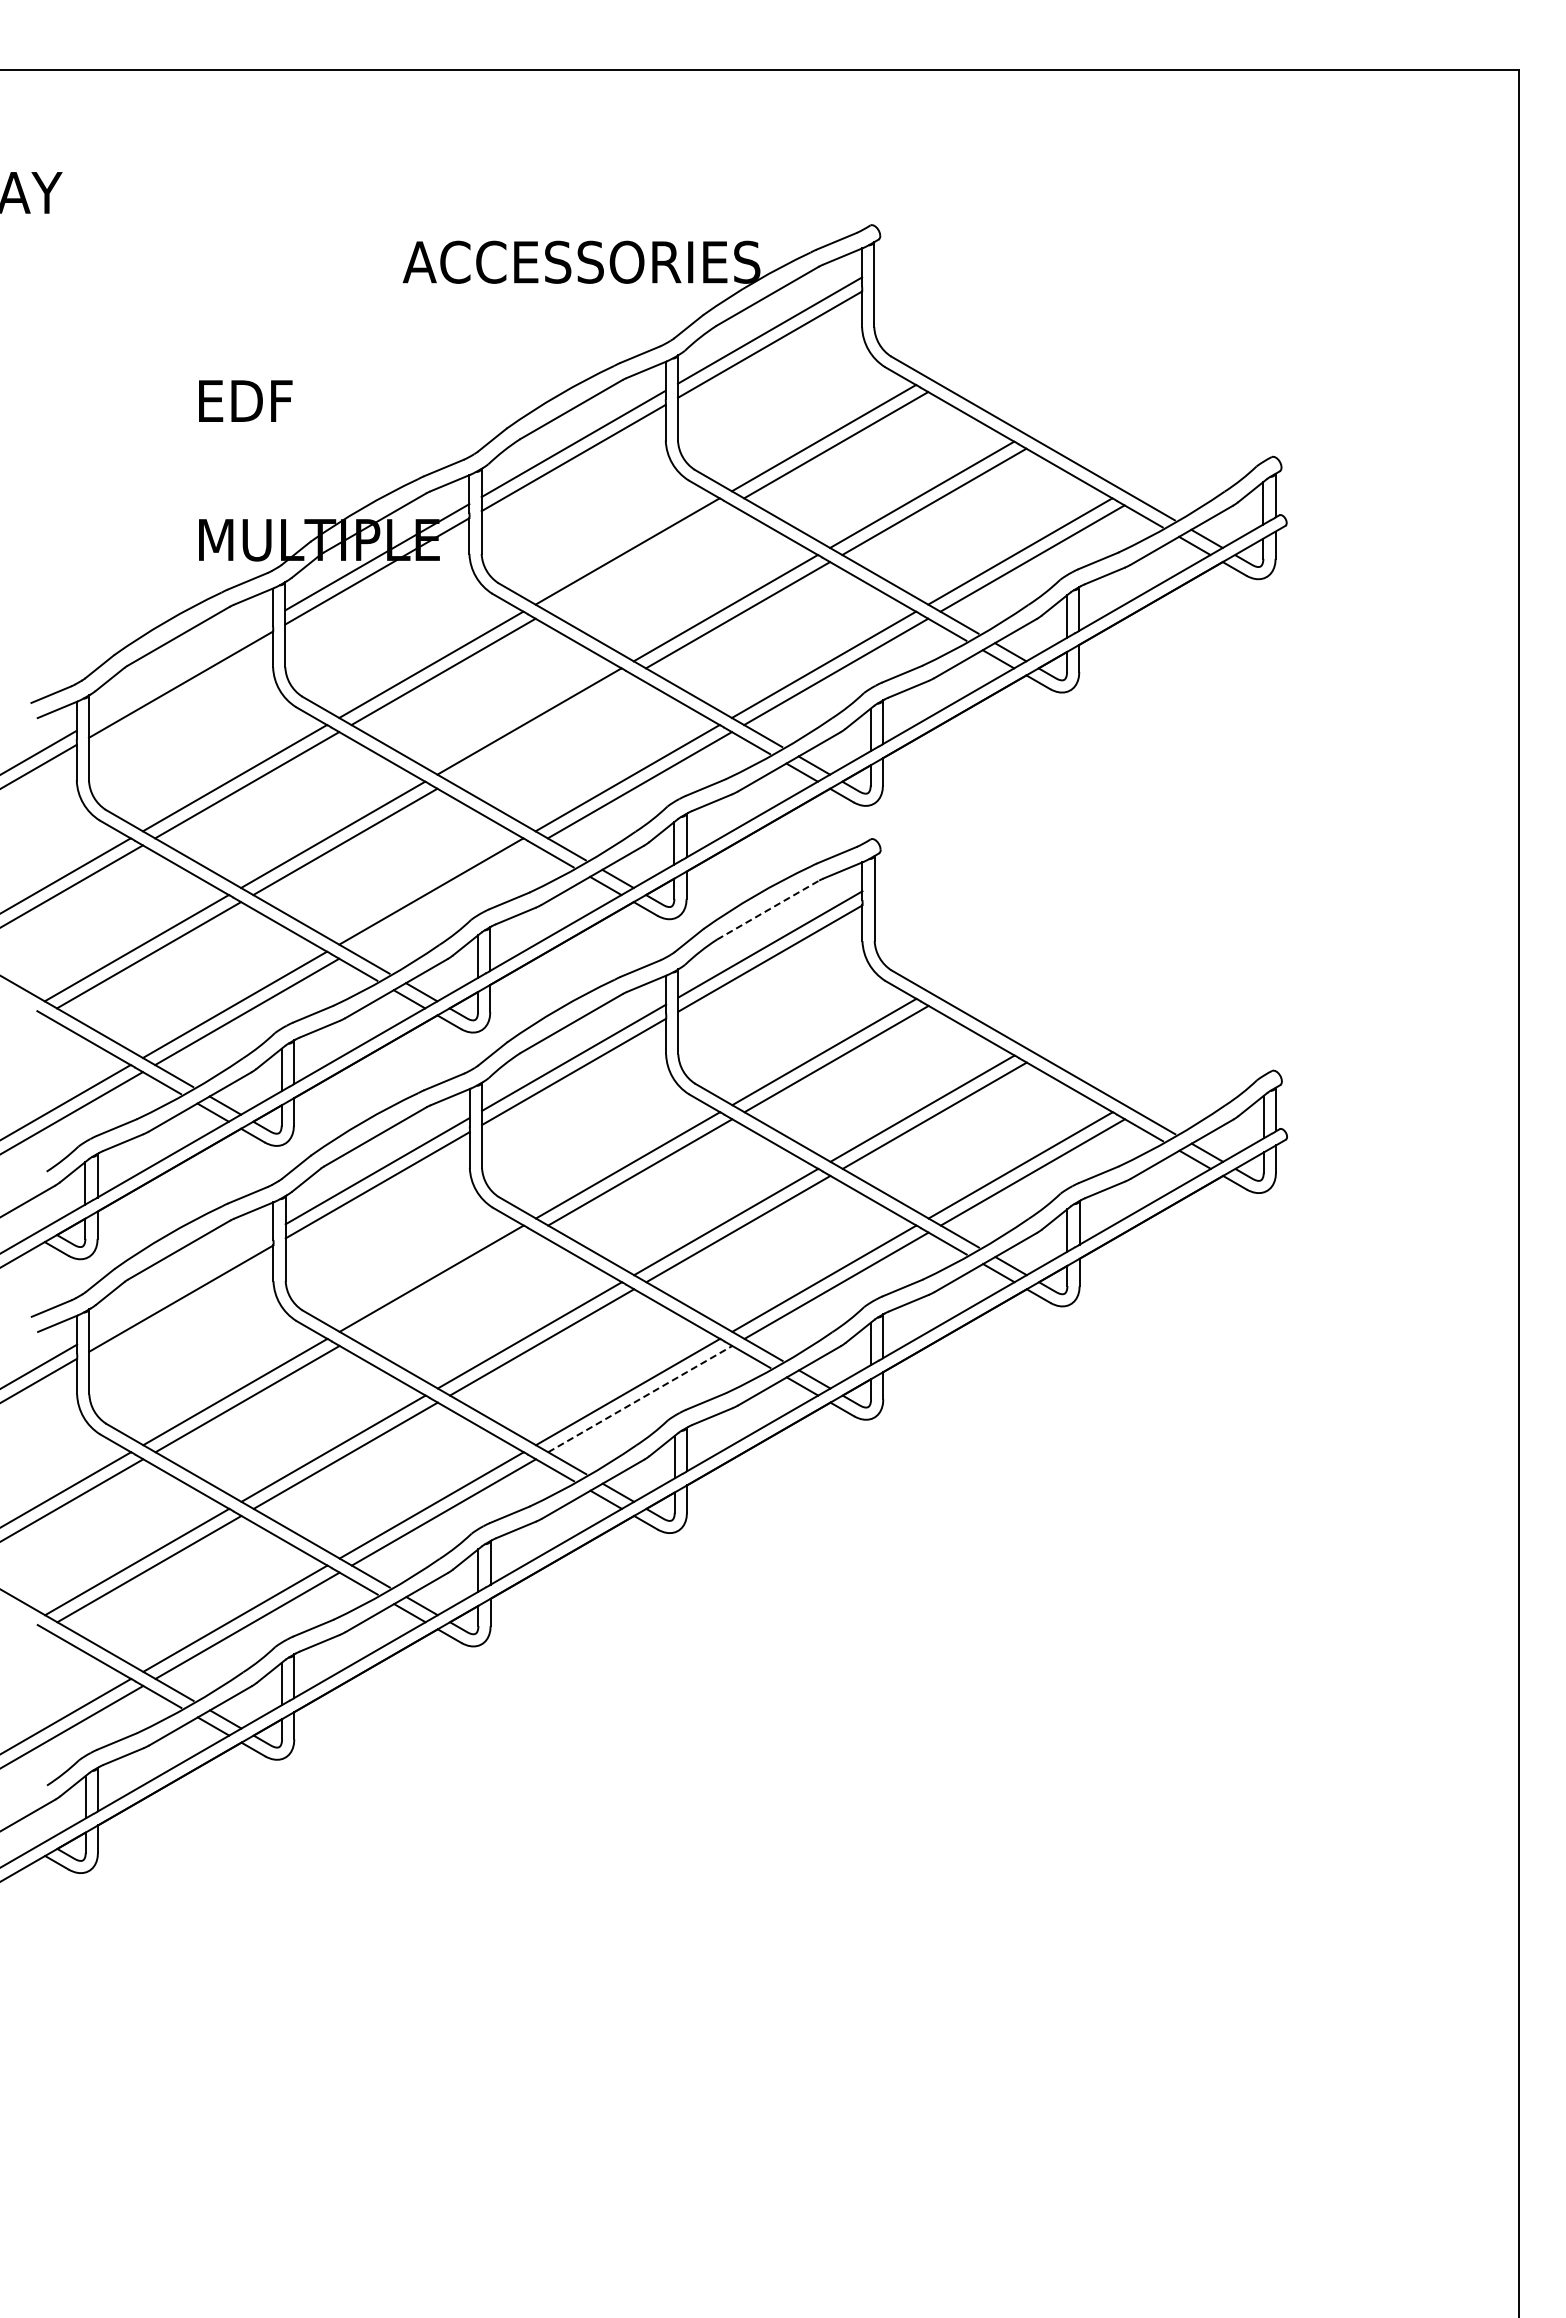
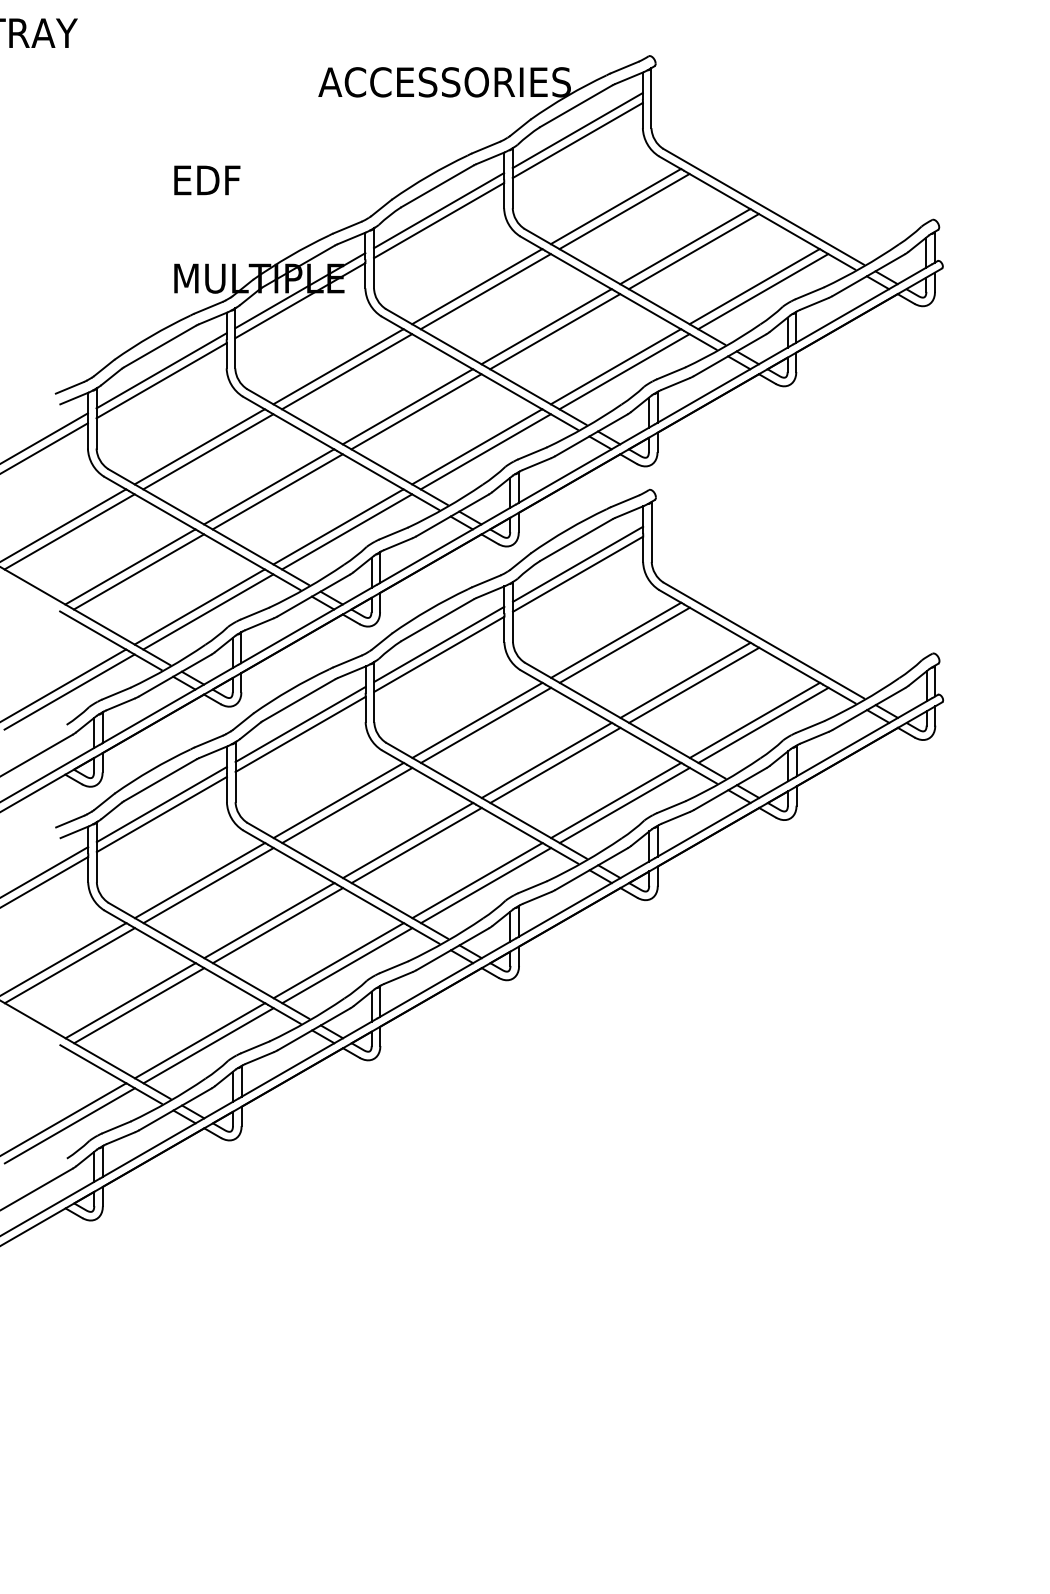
line: (639, 558) -> (485, 291), added
line: (180, 670) -> (161, 370), added
line: (541, 728) -> (416, 411), added
line: (443, 898) -> (347, 531), added
line: (768, 910) -> (576, 540), dashed -> solid
line: (181, 1284) -> (161, 804), added
line: (443, 1285) -> (347, 805), added
line: (640, 1398) -> (486, 885), dashed -> solid

